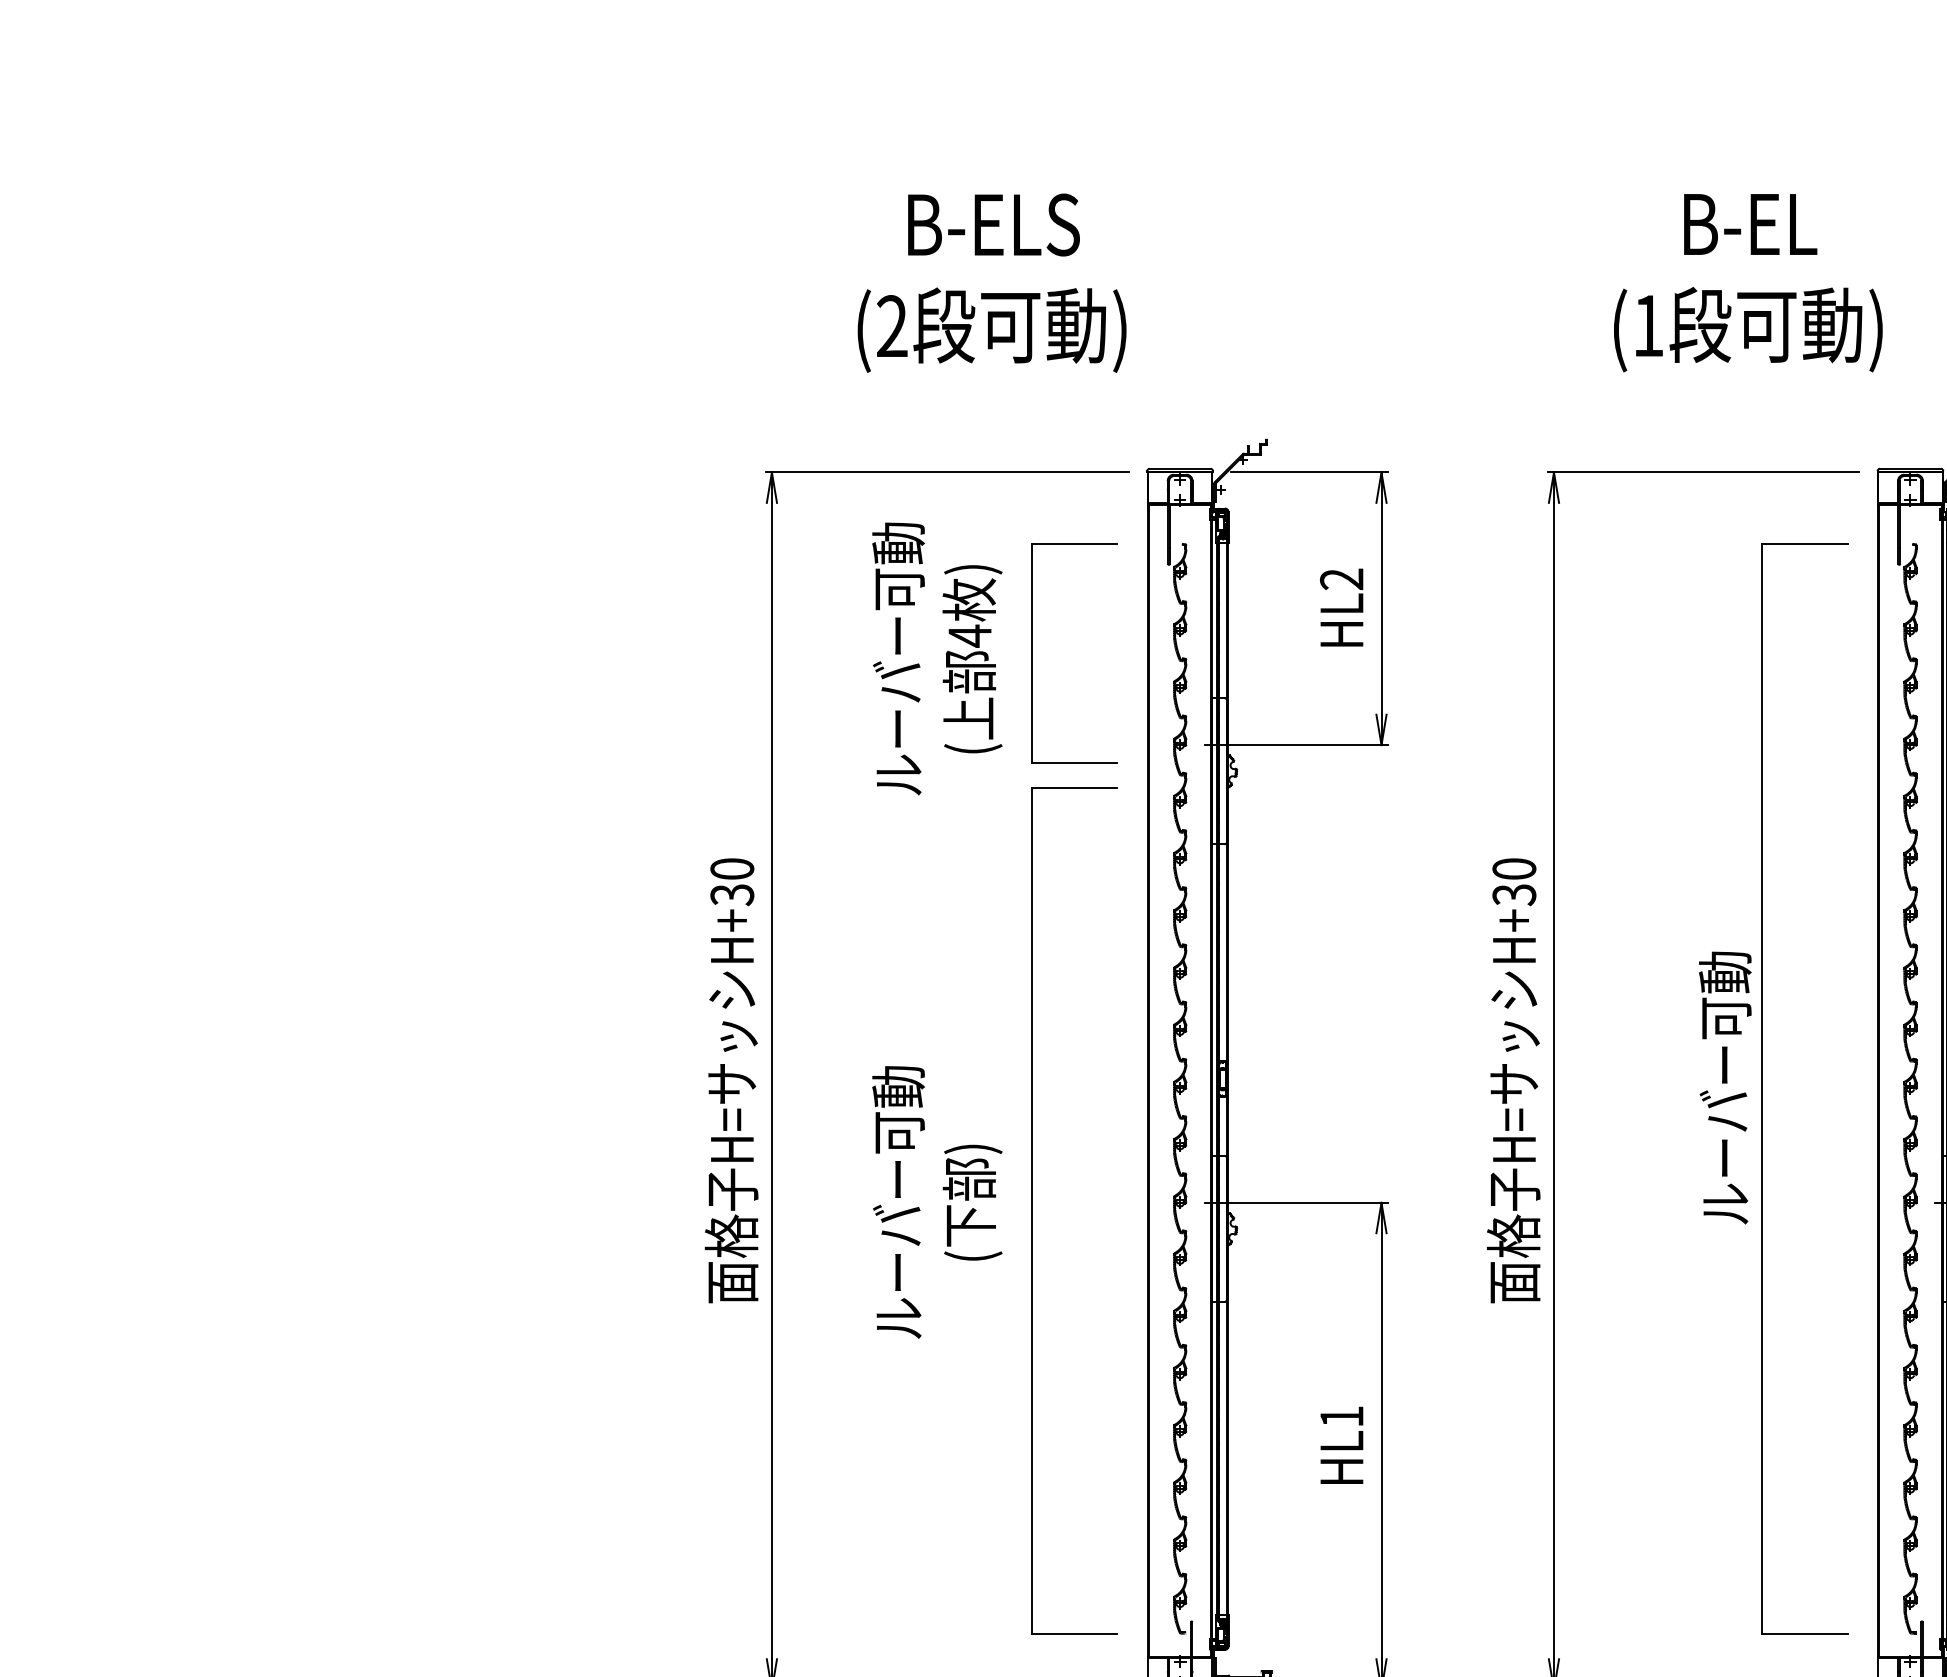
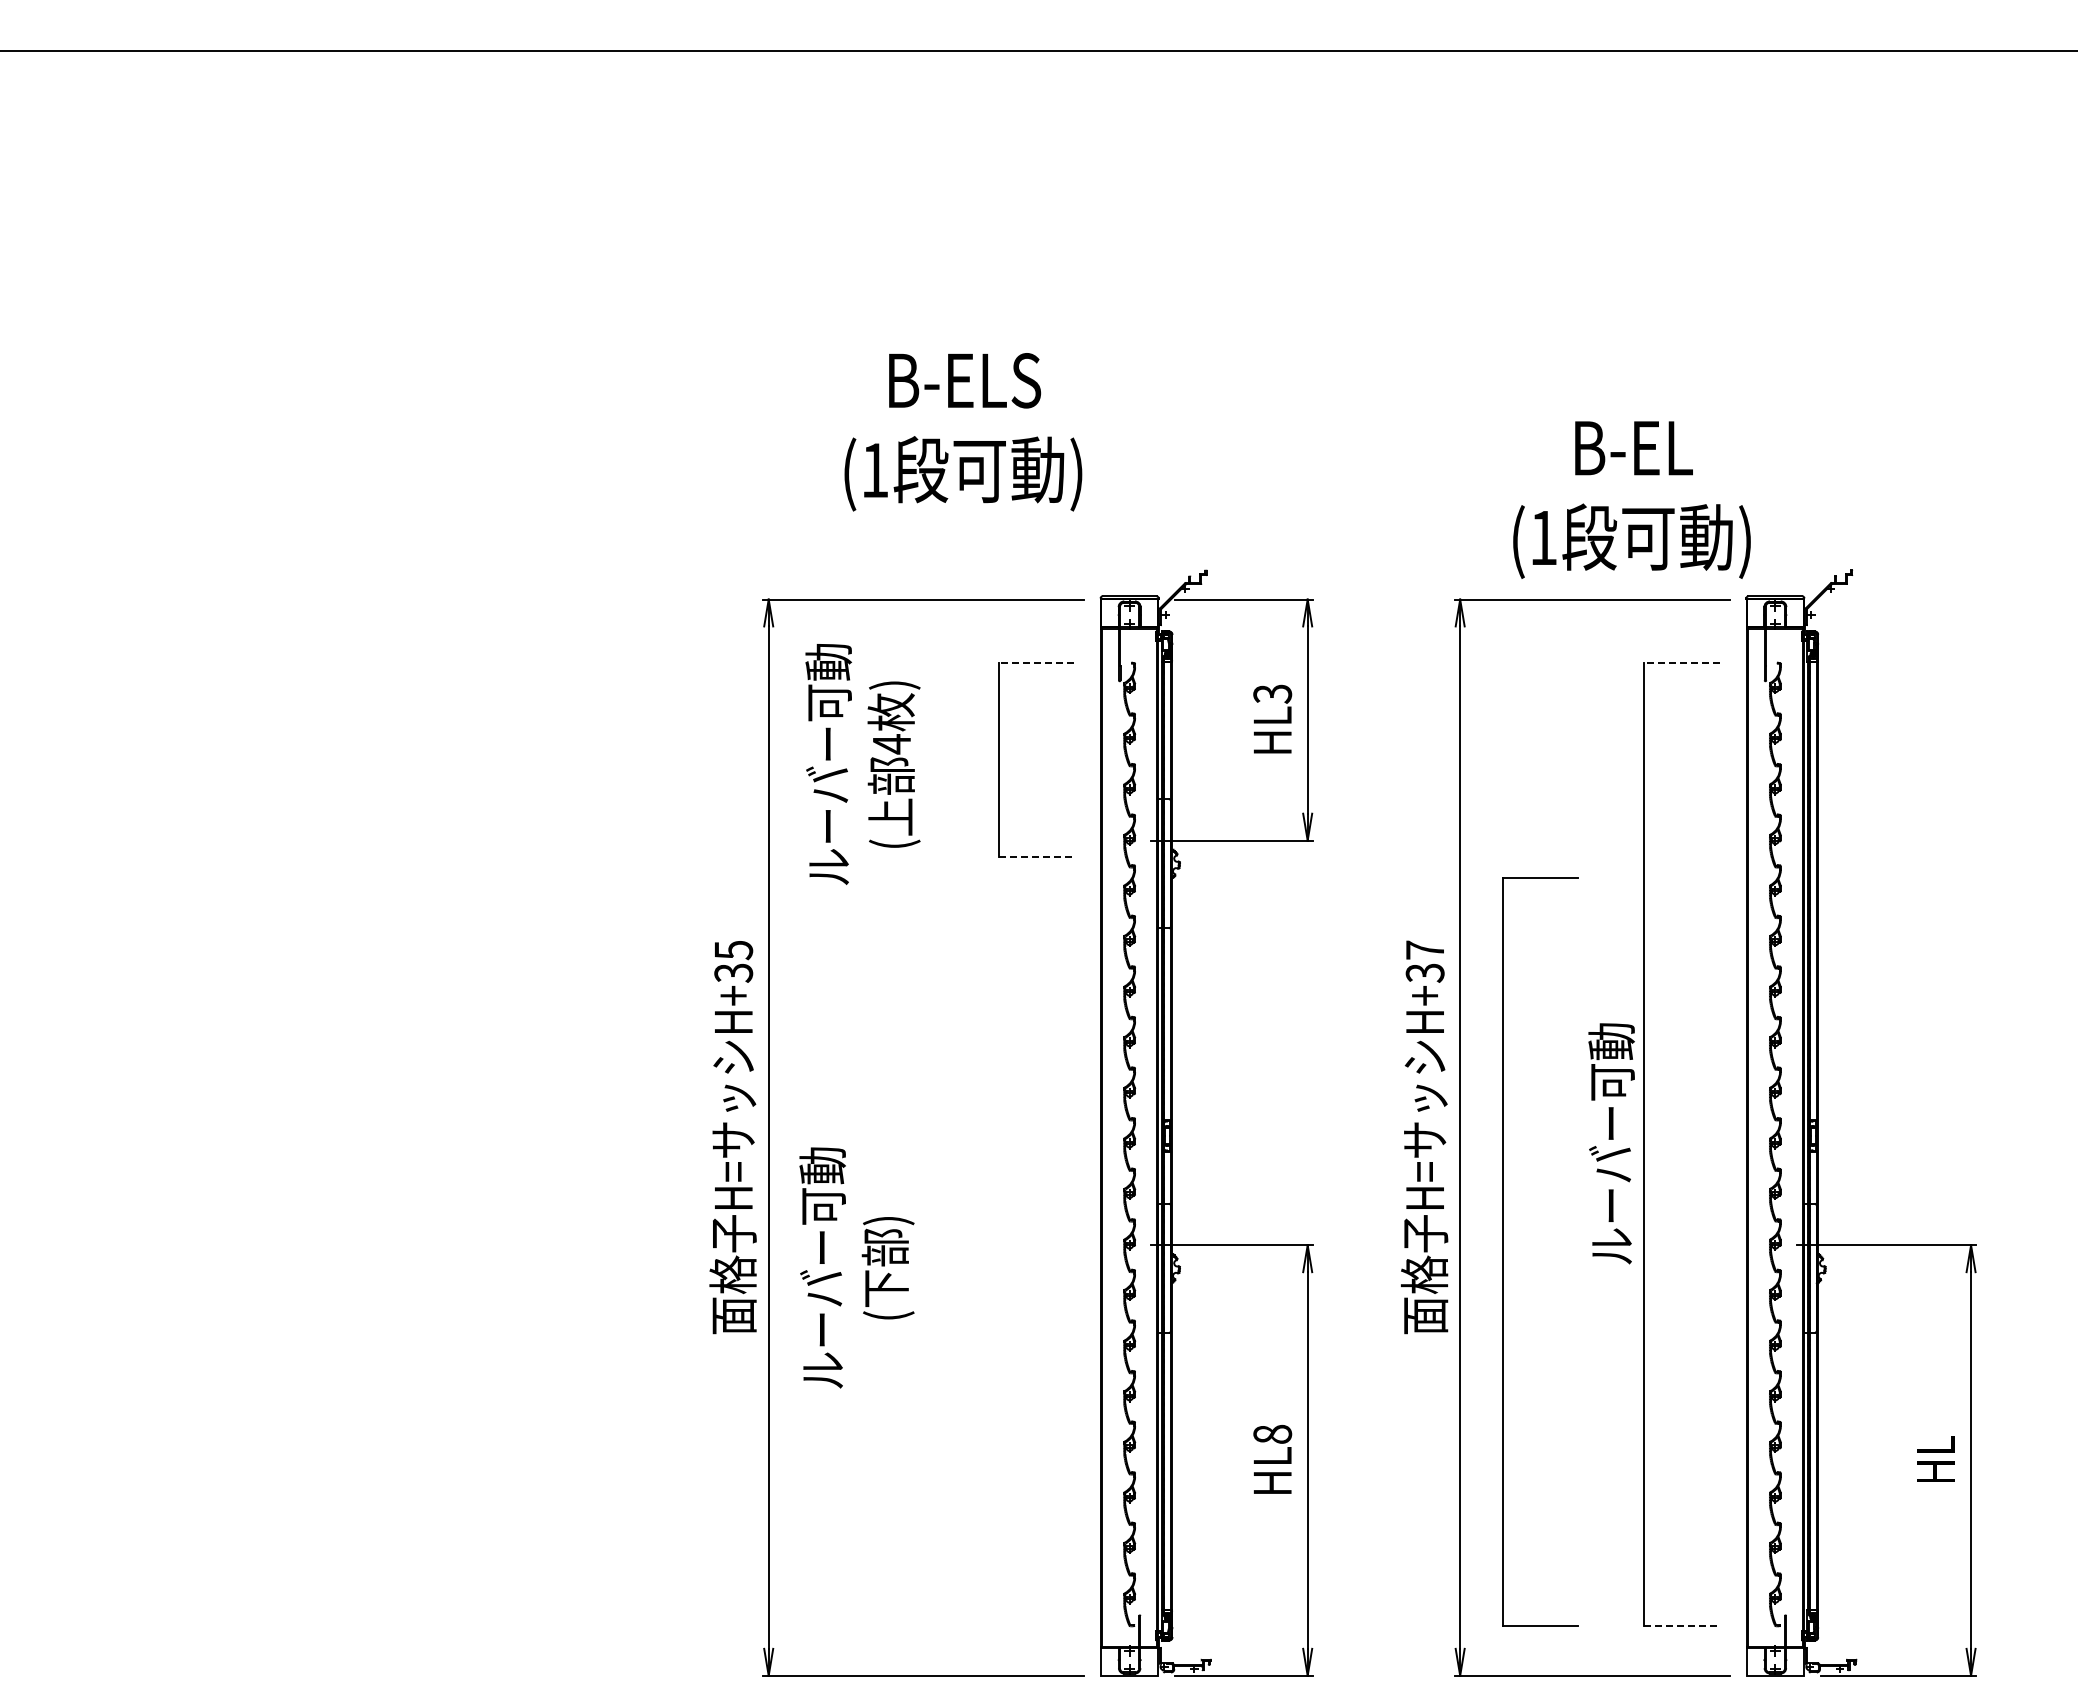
text: (1747, 282) -> (1631, 499), moved
text: (891, 325) -> (874, 469), (2 -> (1
line: (1074, 543) -> (1036, 662), solid -> dashed
line: (1805, 543) -> (1682, 662), solid -> dashed
text: (1342, 578) -> (1273, 693), HL2 -> HL3
text: (936, 659) -> (862, 764), moved
line: (1074, 763) -> (1036, 856), solid -> dashed
text: (1513, 868) -> (1424, 949), H+30 -> H+37
text: (732, 869) -> (733, 950), H+30 -> H+35
text: (936, 1201) -> (856, 1267), moved
part: (1032, 1209) -> (1503, 1251), moved
text: (1341, 1415) -> (1272, 1433), HL1 -> HL8
line: (1805, 1633) -> (1682, 1626), solid -> dashed

